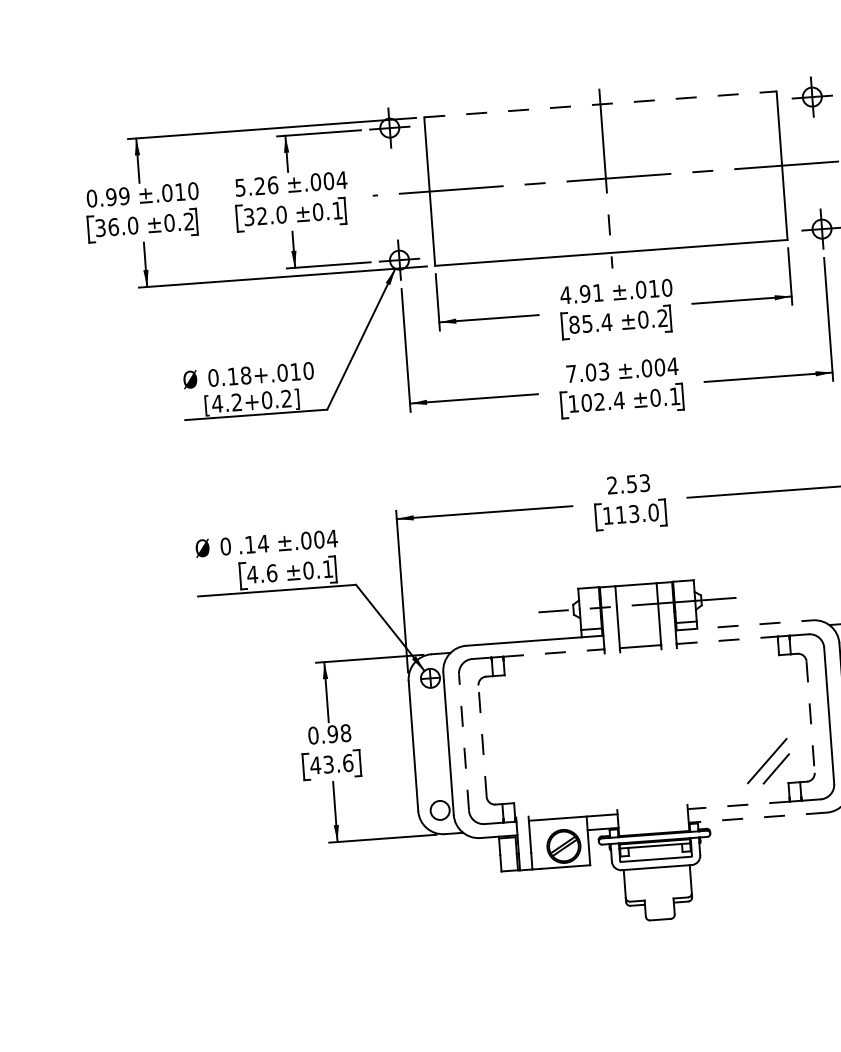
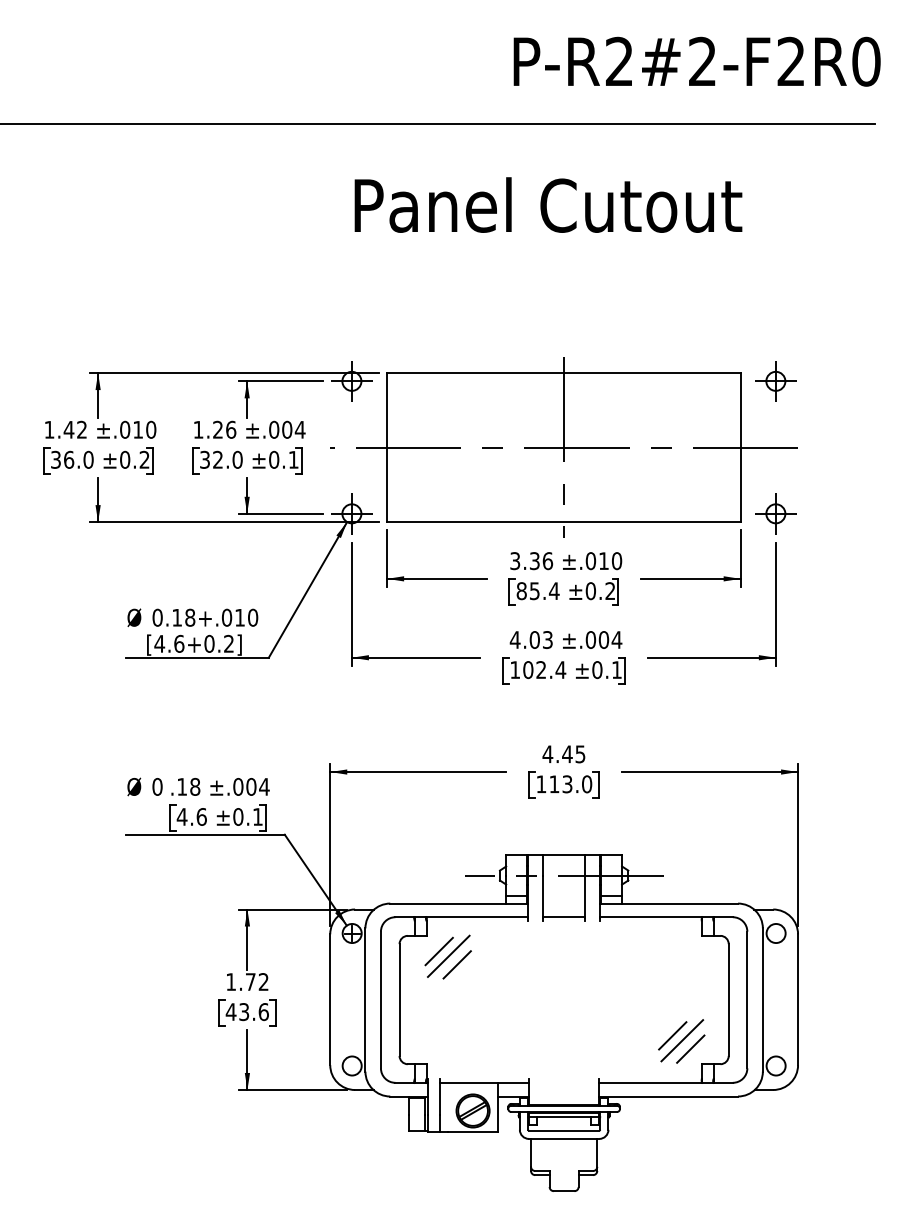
line: (600, 104) -> (563, 373), dashed -> solid
text: (240, 187) -> (198, 429), 5.26 -> 1.26
text: (107, 197) -> (65, 429), 0.99 -> 1.42
text: (581, 294) -> (531, 561), 4.91 -> 3.36
text: (570, 373) -> (514, 639), 7.03 -> 4.03
text: (237, 402) -> (179, 643), [4.2+0.2] -> [4.6+0.2]
text: (627, 484) -> (563, 754), 2.53 -> 4.45
text: (262, 543) -> (194, 786), .14 -> .18
line: (744, 625) -> (669, 903), dashed -> solid
line: (727, 640) -> (651, 917), dashed -> solid
line: (554, 653) -> (477, 917), dashed -> solid
line: (517, 690) -> (438, 951), added
line: (528, 693) -> (448, 955), added
line: (536, 701) -> (456, 964), added
line: (810, 717) -> (728, 1000), dashed -> solid
text: (329, 734) -> (247, 982), 0.98 -> 1.72
line: (482, 741) -> (399, 1000), dashed -> solid
line: (463, 742) -> (380, 999), dashed -> solid
line: (757, 756) -> (672, 1035), added
line: (738, 805) -> (650, 1082), dashed -> solid
line: (757, 817) -> (668, 1096), dashed -> solid

